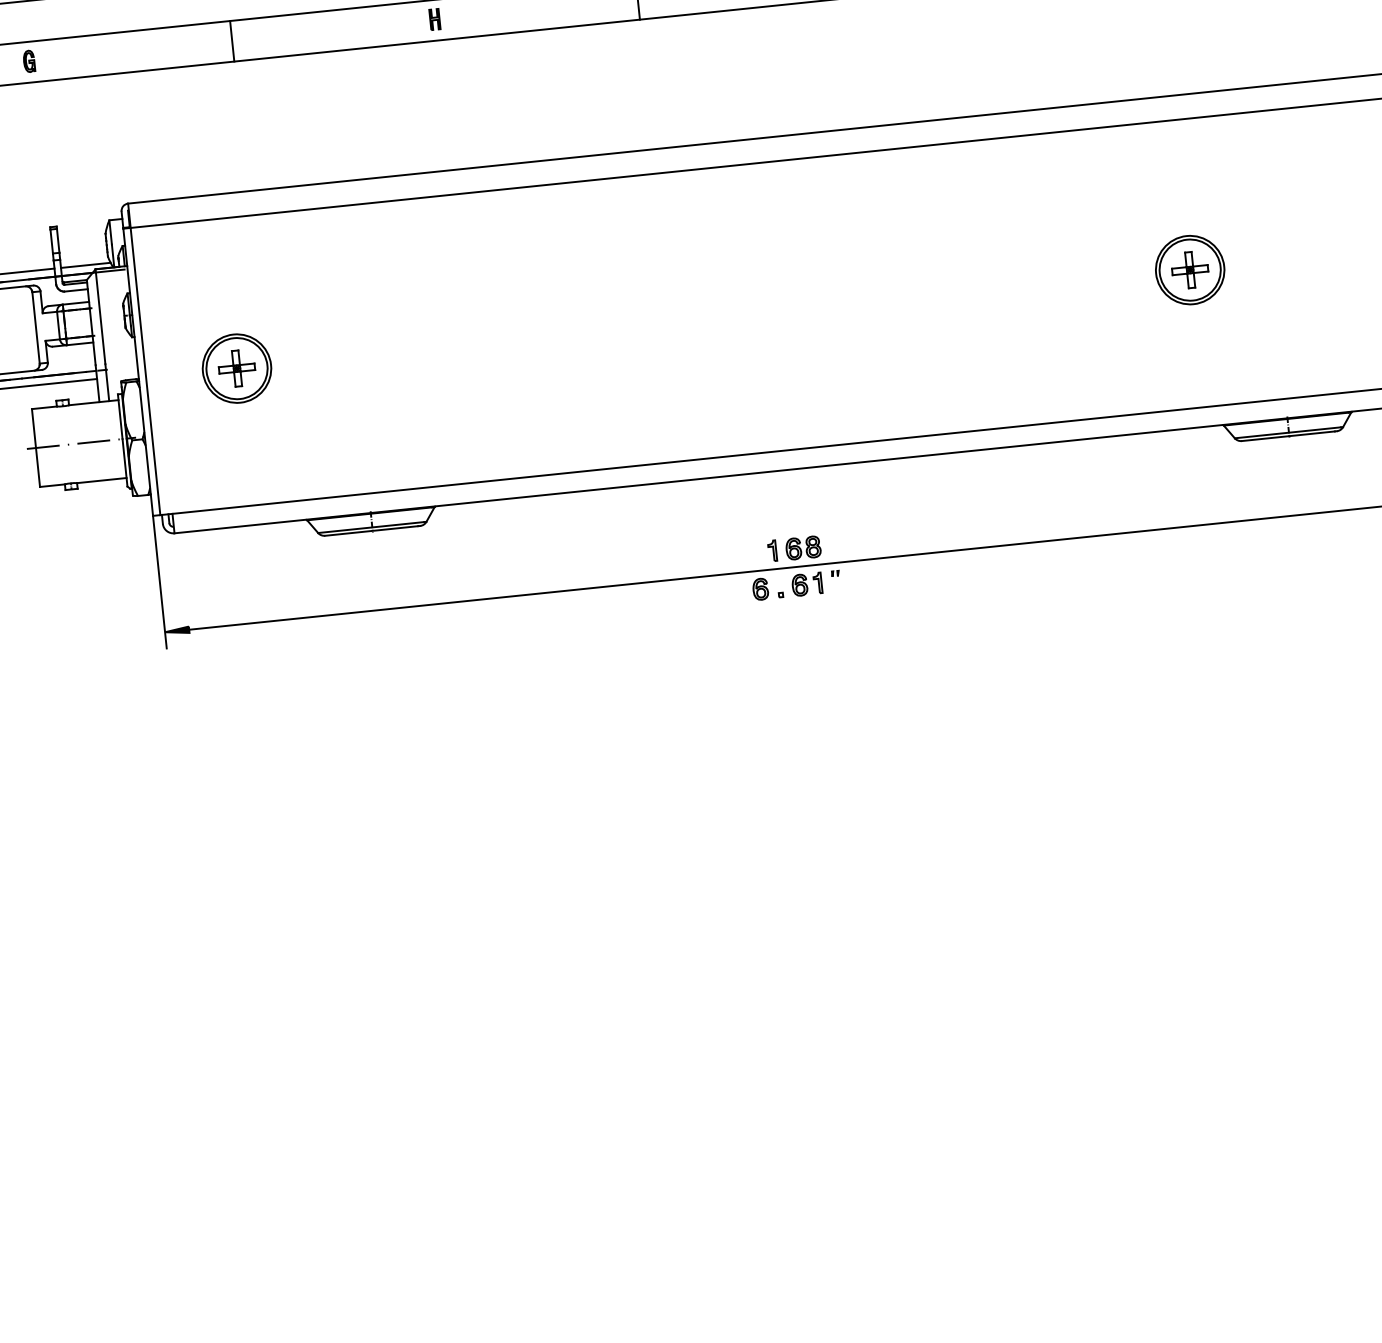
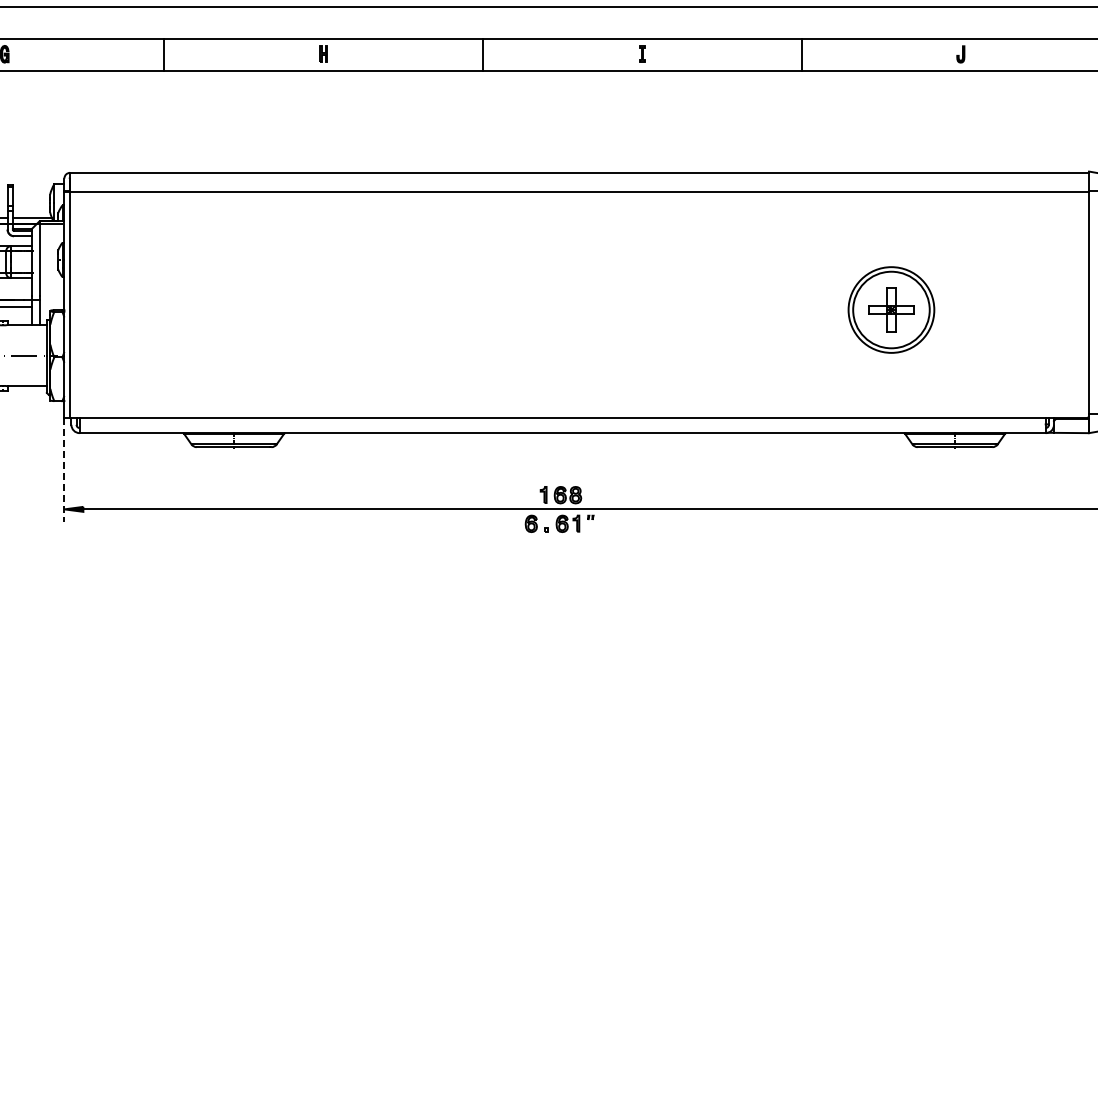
part: (1189, 269) -> (890, 309), size x1.6
part: (236, 367) -> (141, 309), removed
line: (160, 582) -> (64, 470), solid -> dashed

